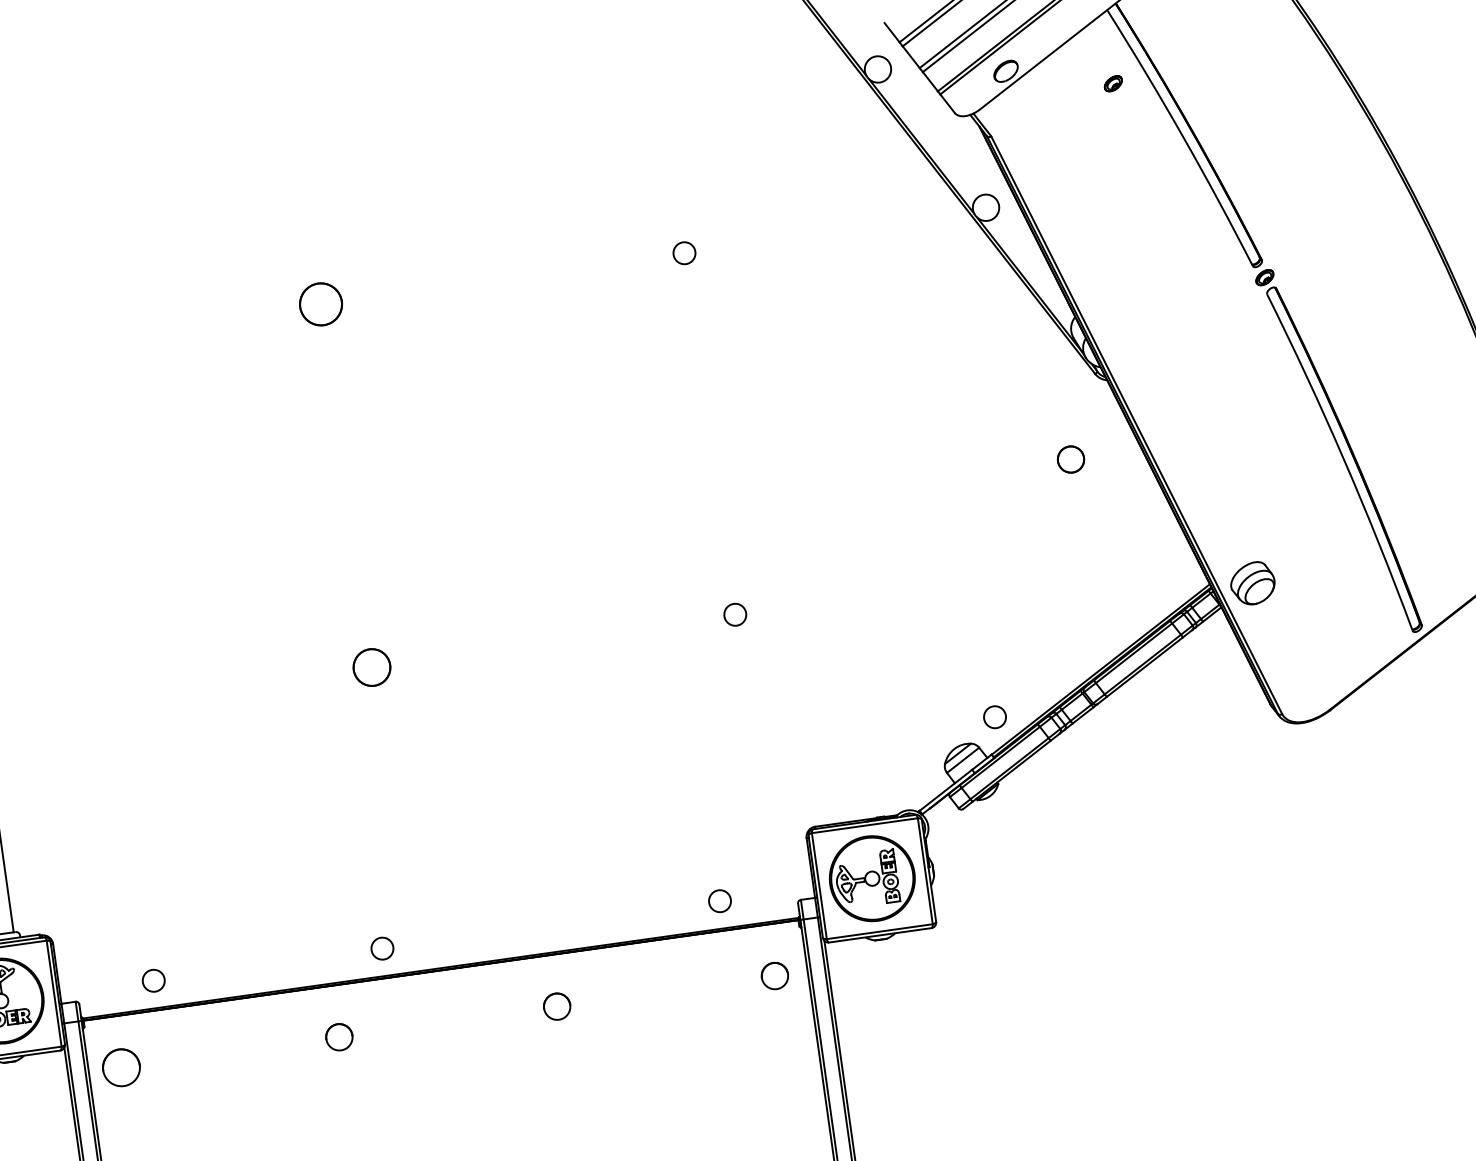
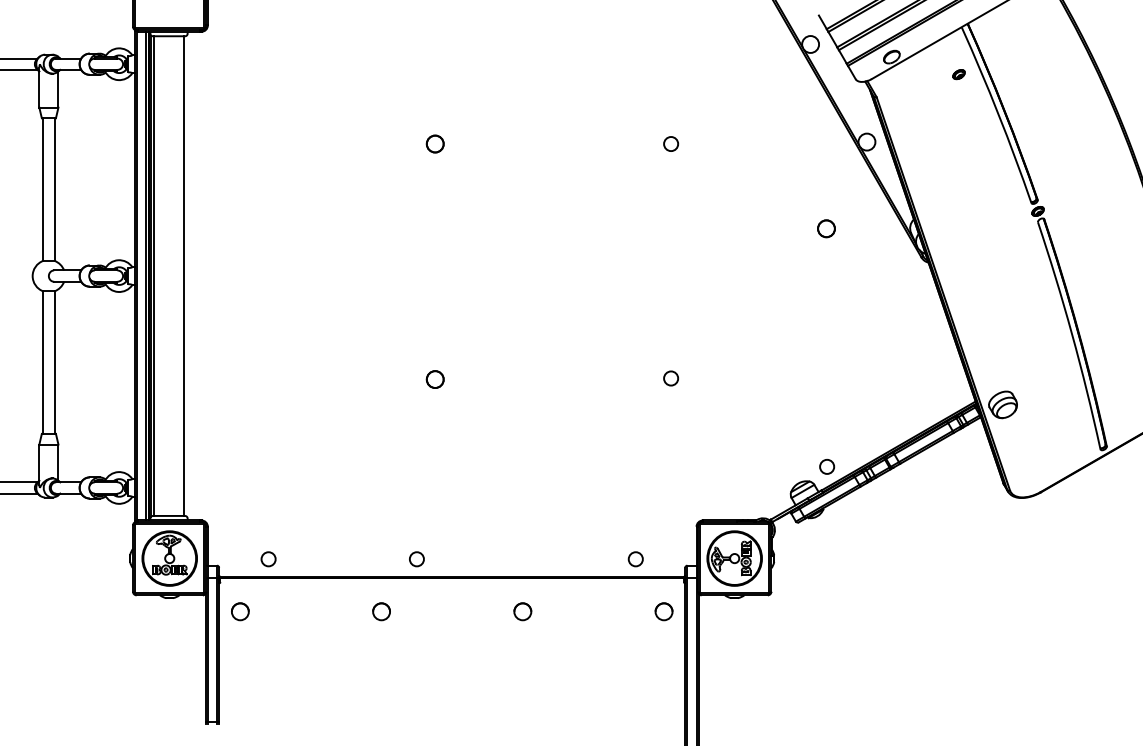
part: (319, 303) -> (434, 143), size x0.62
part: (1070, 459) -> (826, 228), moved
part: (370, 667) -> (434, 379), size x0.71
part: (121, 1067) -> (240, 611), size x0.71

